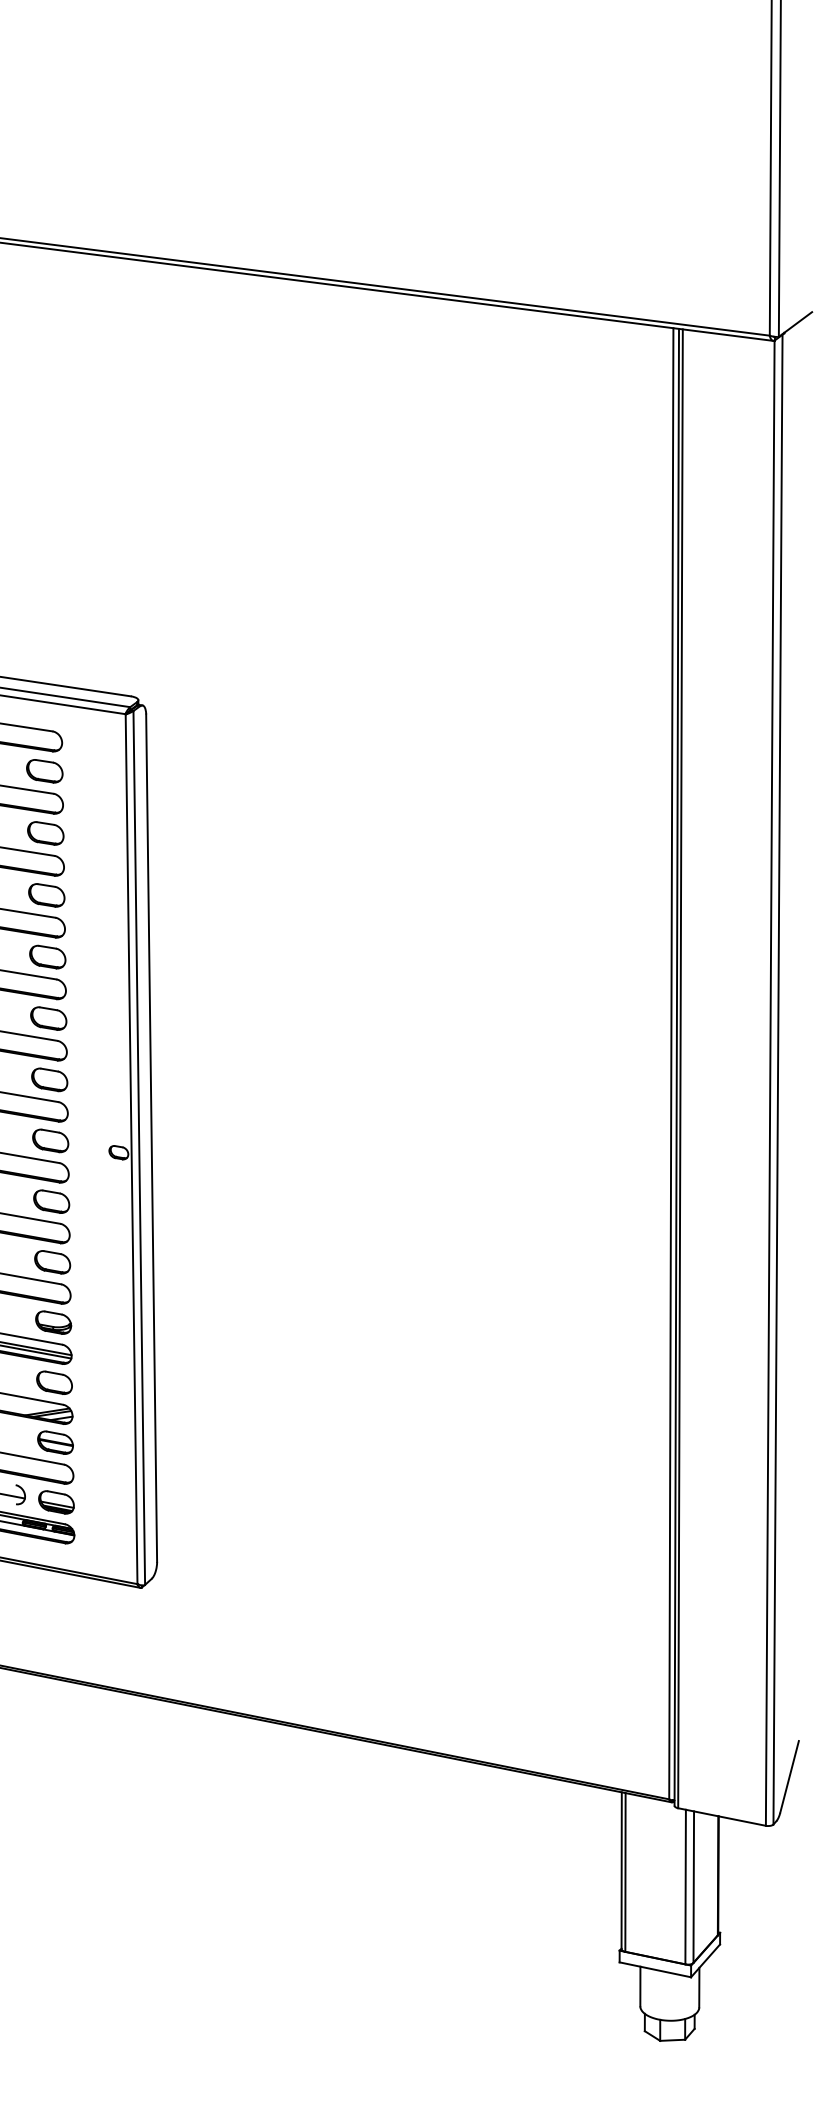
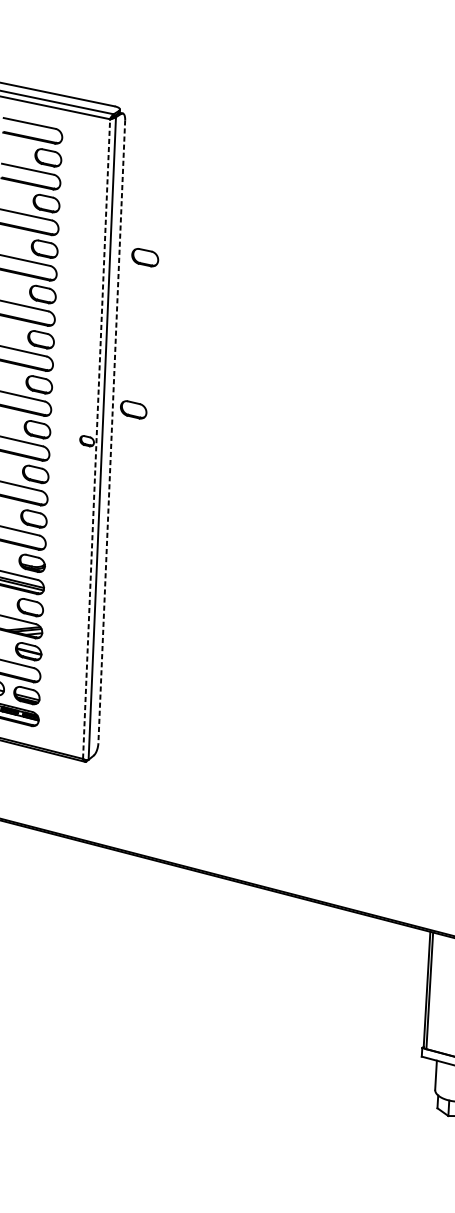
part: (183, 899) -> (144, 257), added
part: (179, 1106) -> (133, 409), added
line: (151, 1138) -> (111, 432), solid -> dashed
line: (131, 1149) -> (96, 439), solid -> dashed

